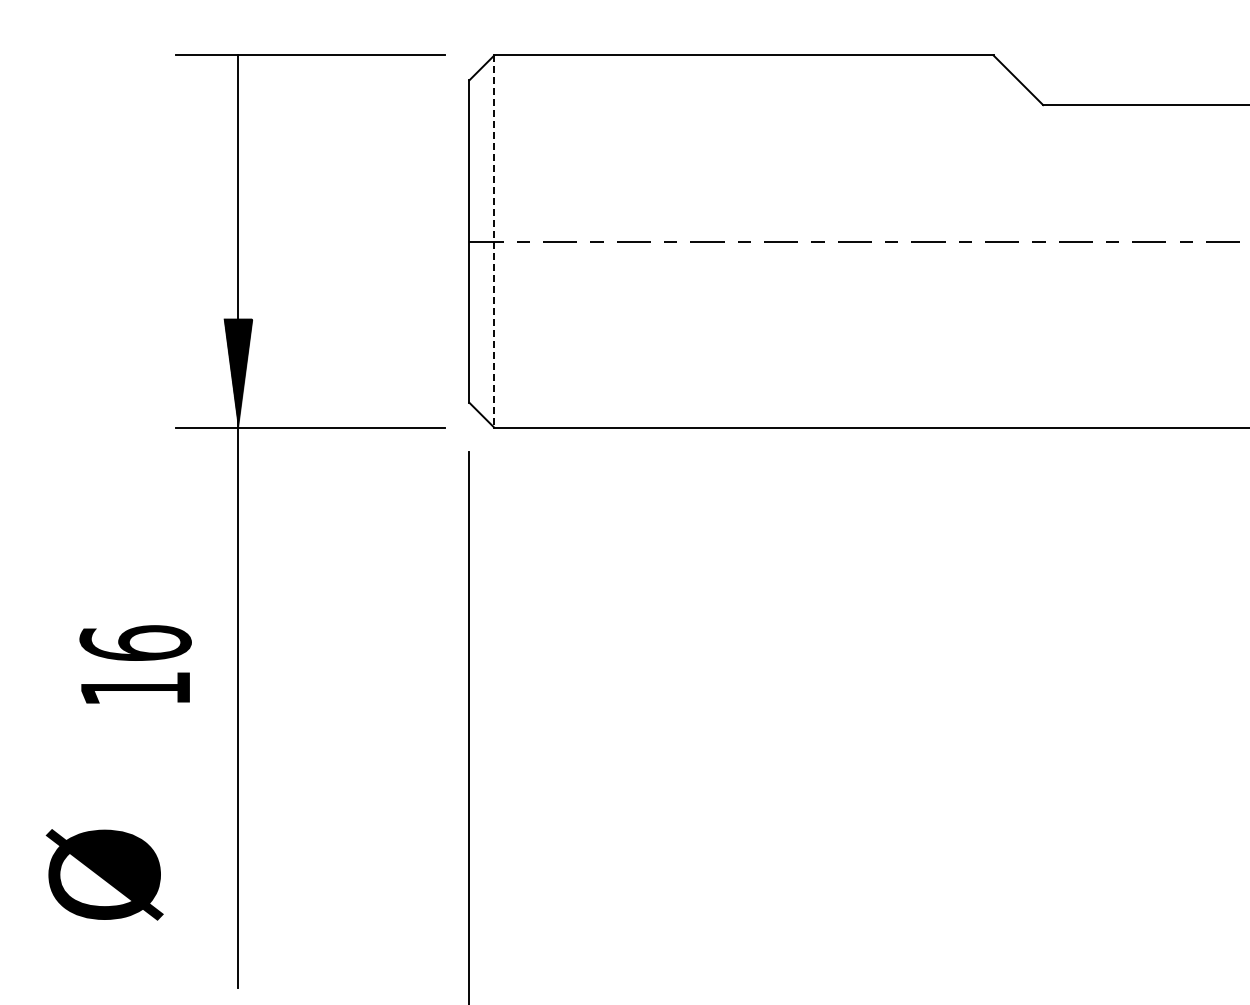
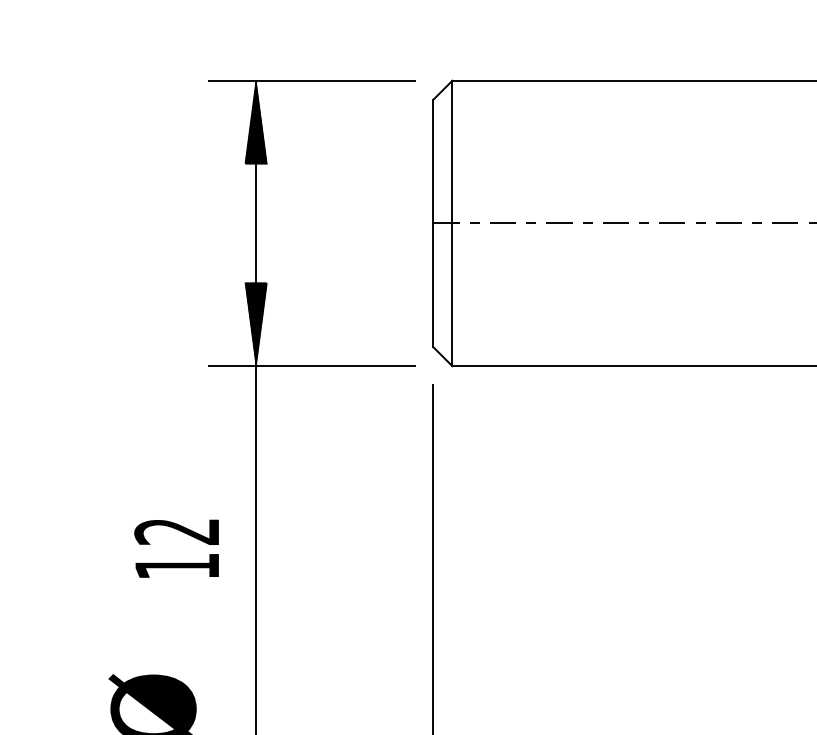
hatch: (238, 109) -> (256, 122), added
line: (494, 242) -> (452, 224), dashed -> solid
text: (135, 642) -> (177, 530), 16 -> 12

